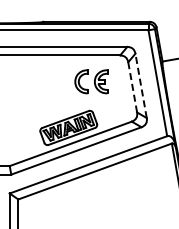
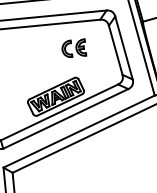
part: (90, 81) -> (73, 48), size x0.71
line: (141, 85) -> (124, 47), dashed -> solid
line: (132, 86) -> (115, 49), dashed -> solid

